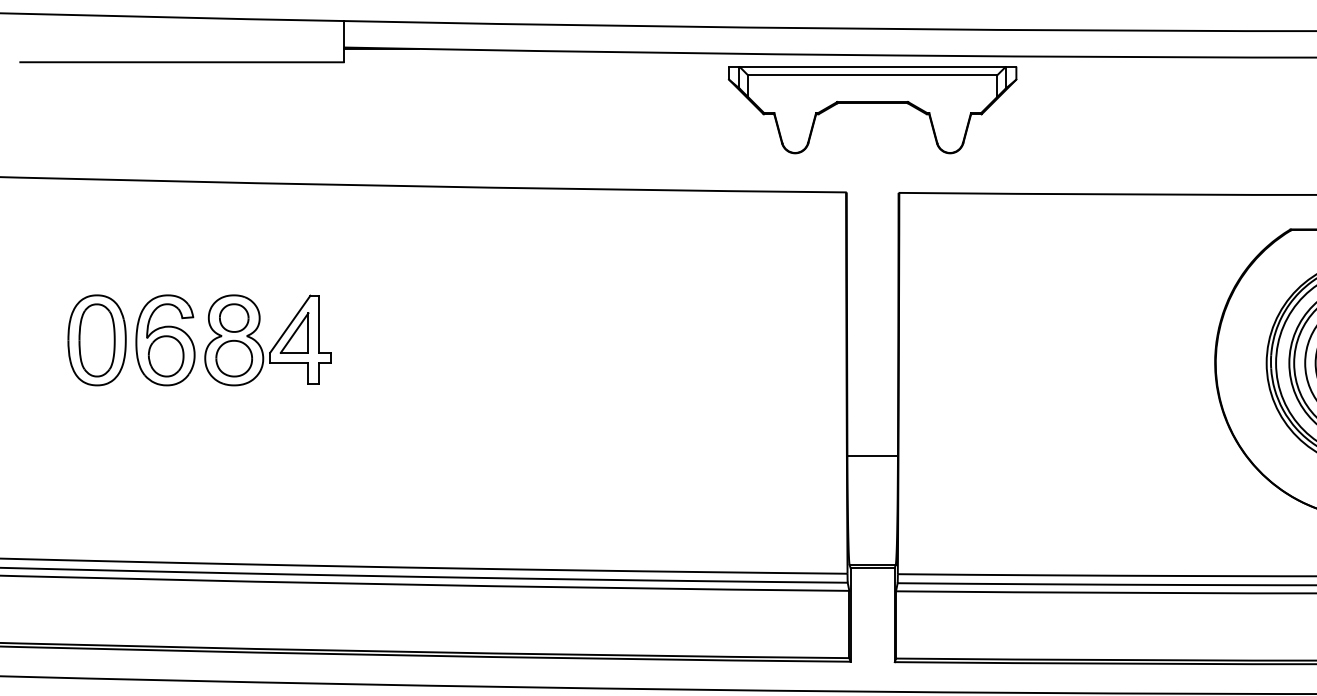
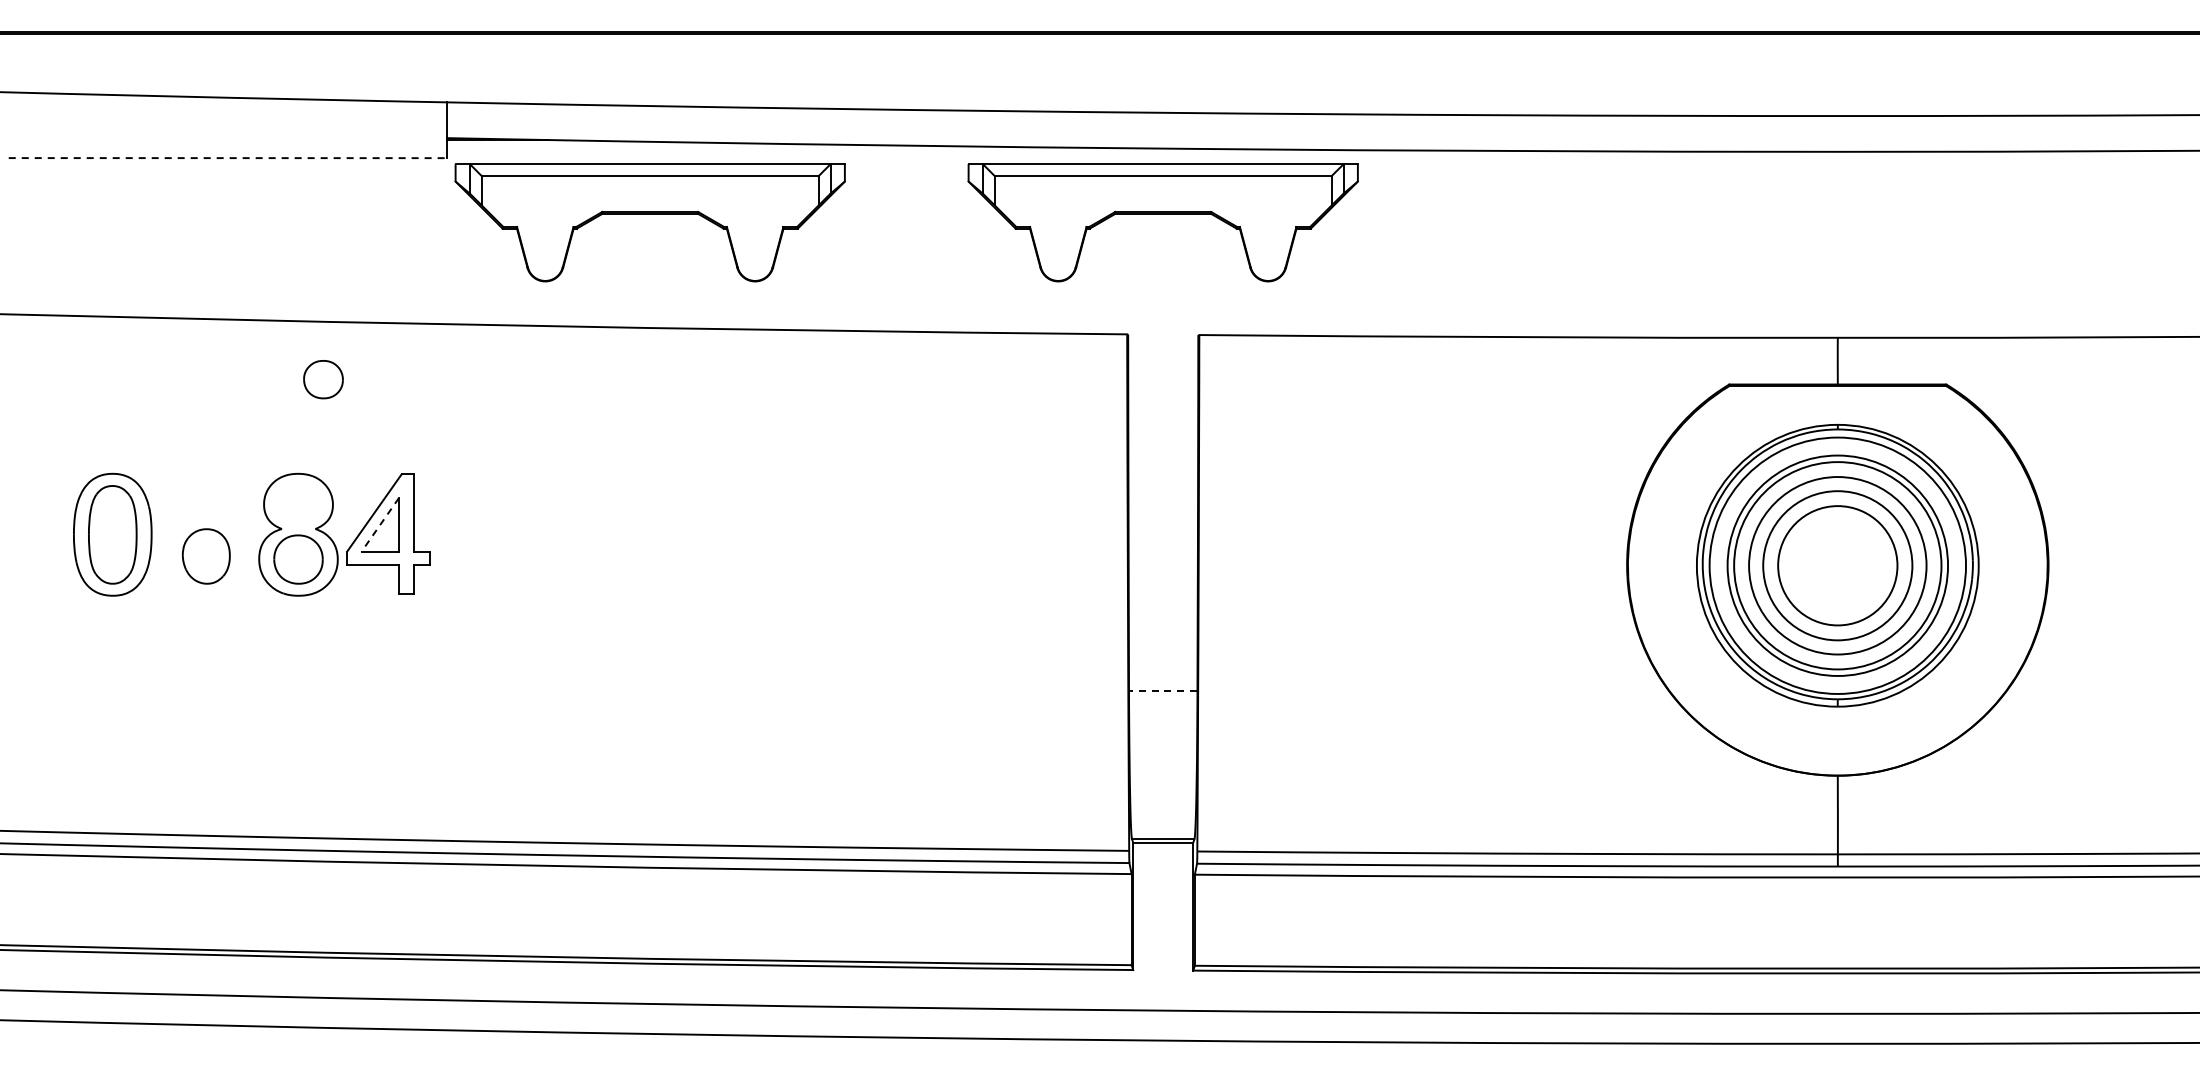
line: (181, 62) -> (227, 158), solid -> dashed
part: (493, 103) -> (649, 214), added
part: (234, 318) -> (323, 379), moved
line: (294, 332) -> (380, 524), solid -> dashed
part: (165, 340) -> (205, 534), removed
line: (872, 455) -> (1162, 690), solid -> dashed

